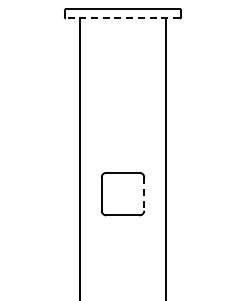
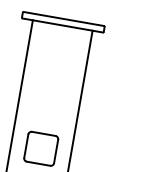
line: (123, 18) -> (63, 25), dashed -> solid
line: (144, 194) -> (56, 151), dashed -> solid

